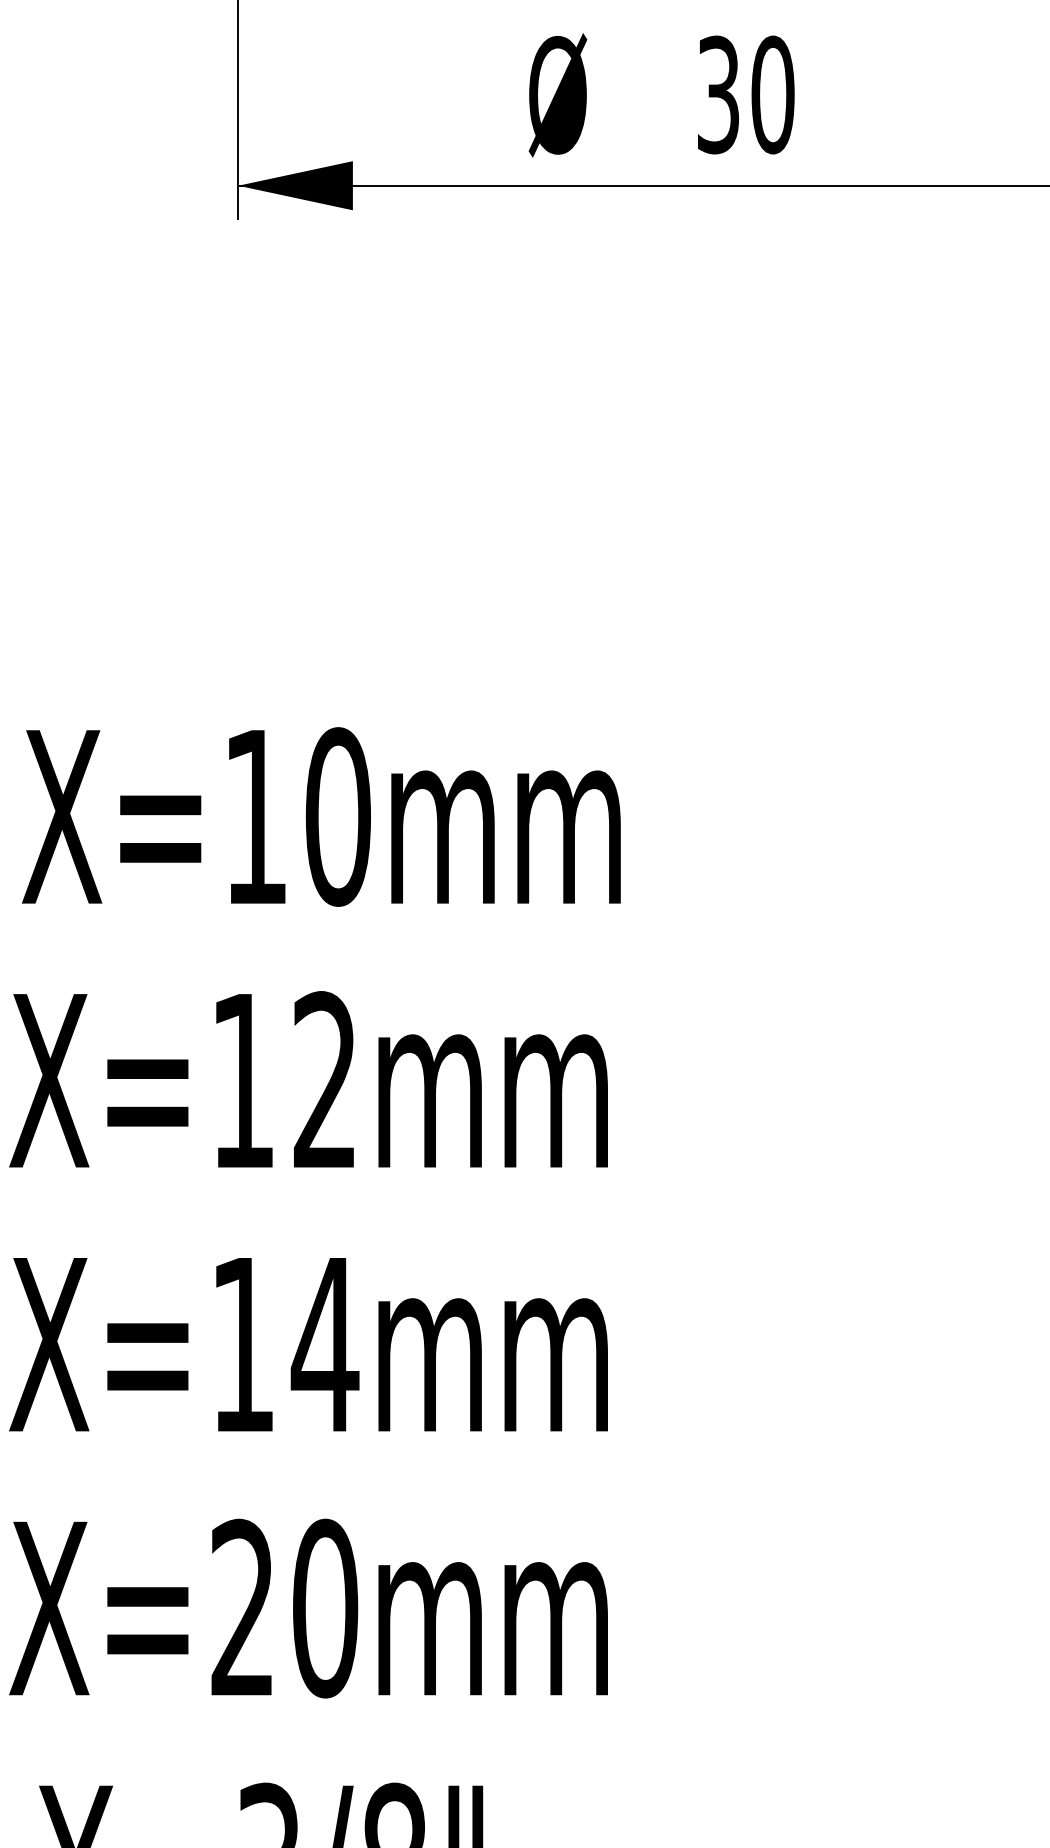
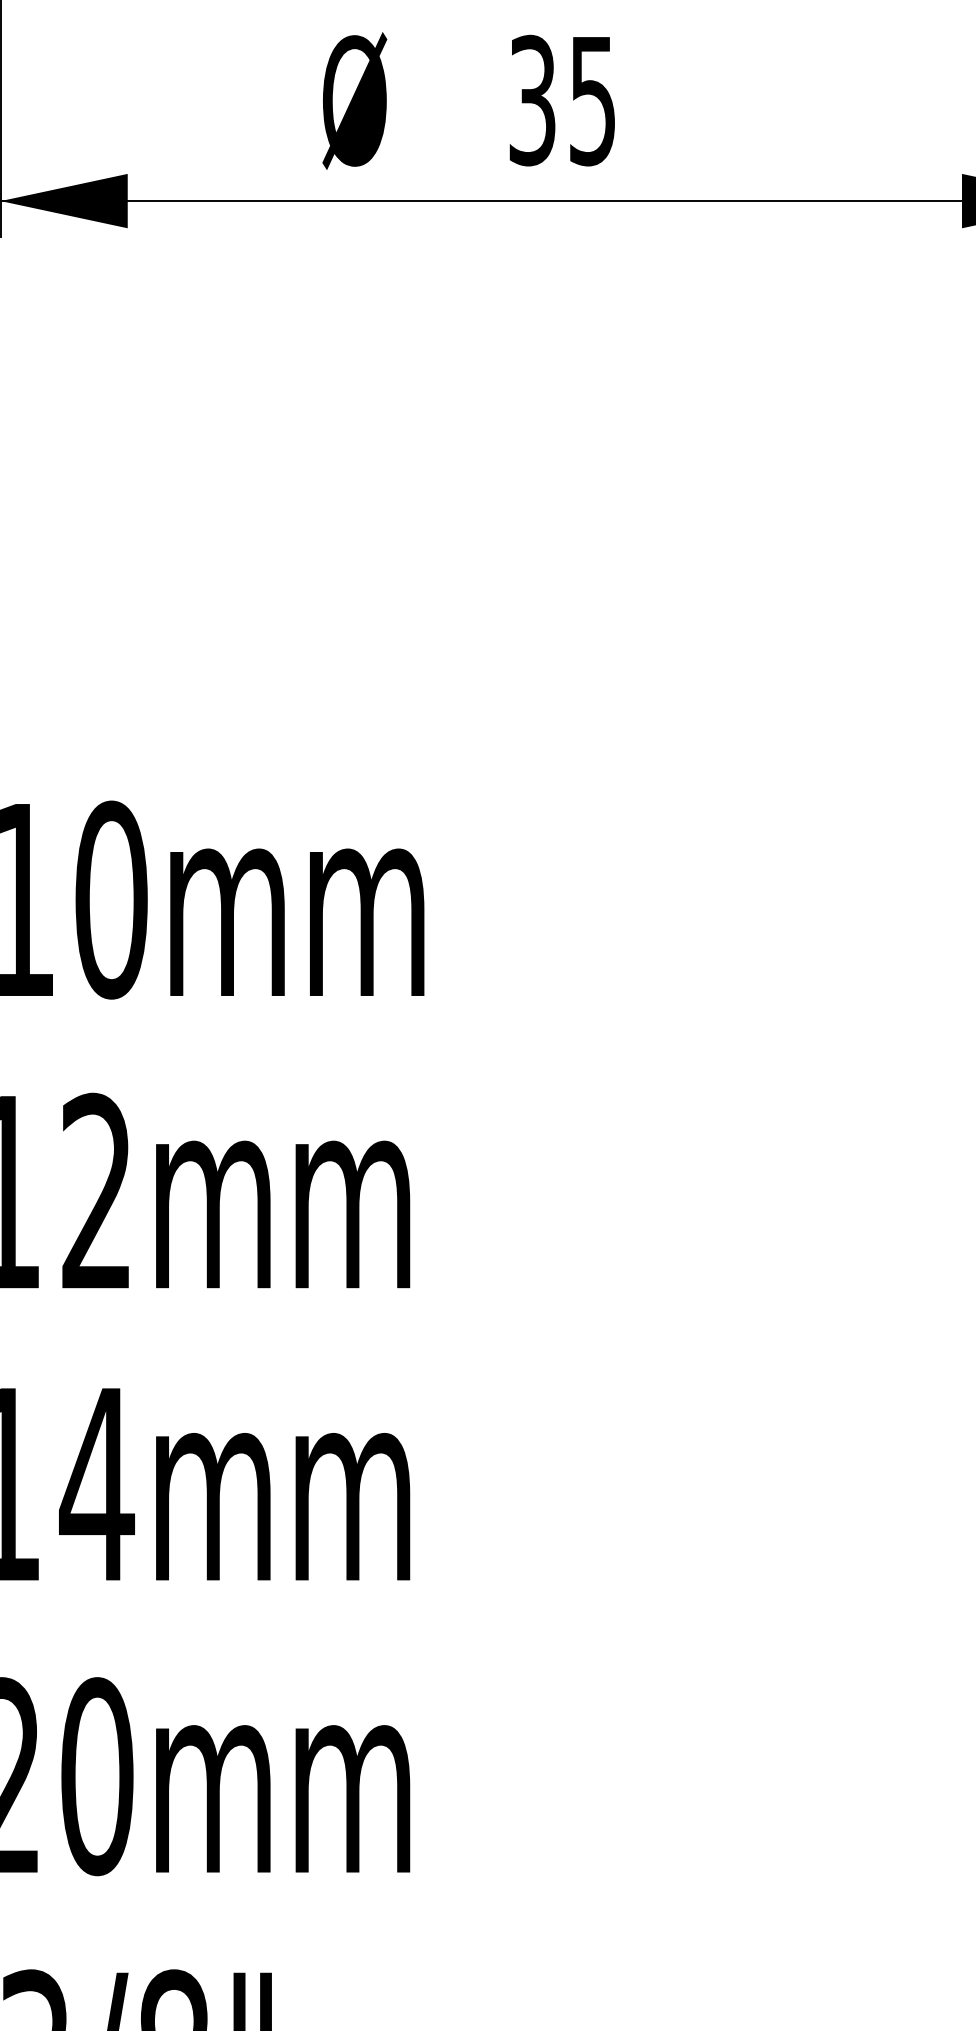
text: (772, 94) -> (592, 100), 30 -> 35

